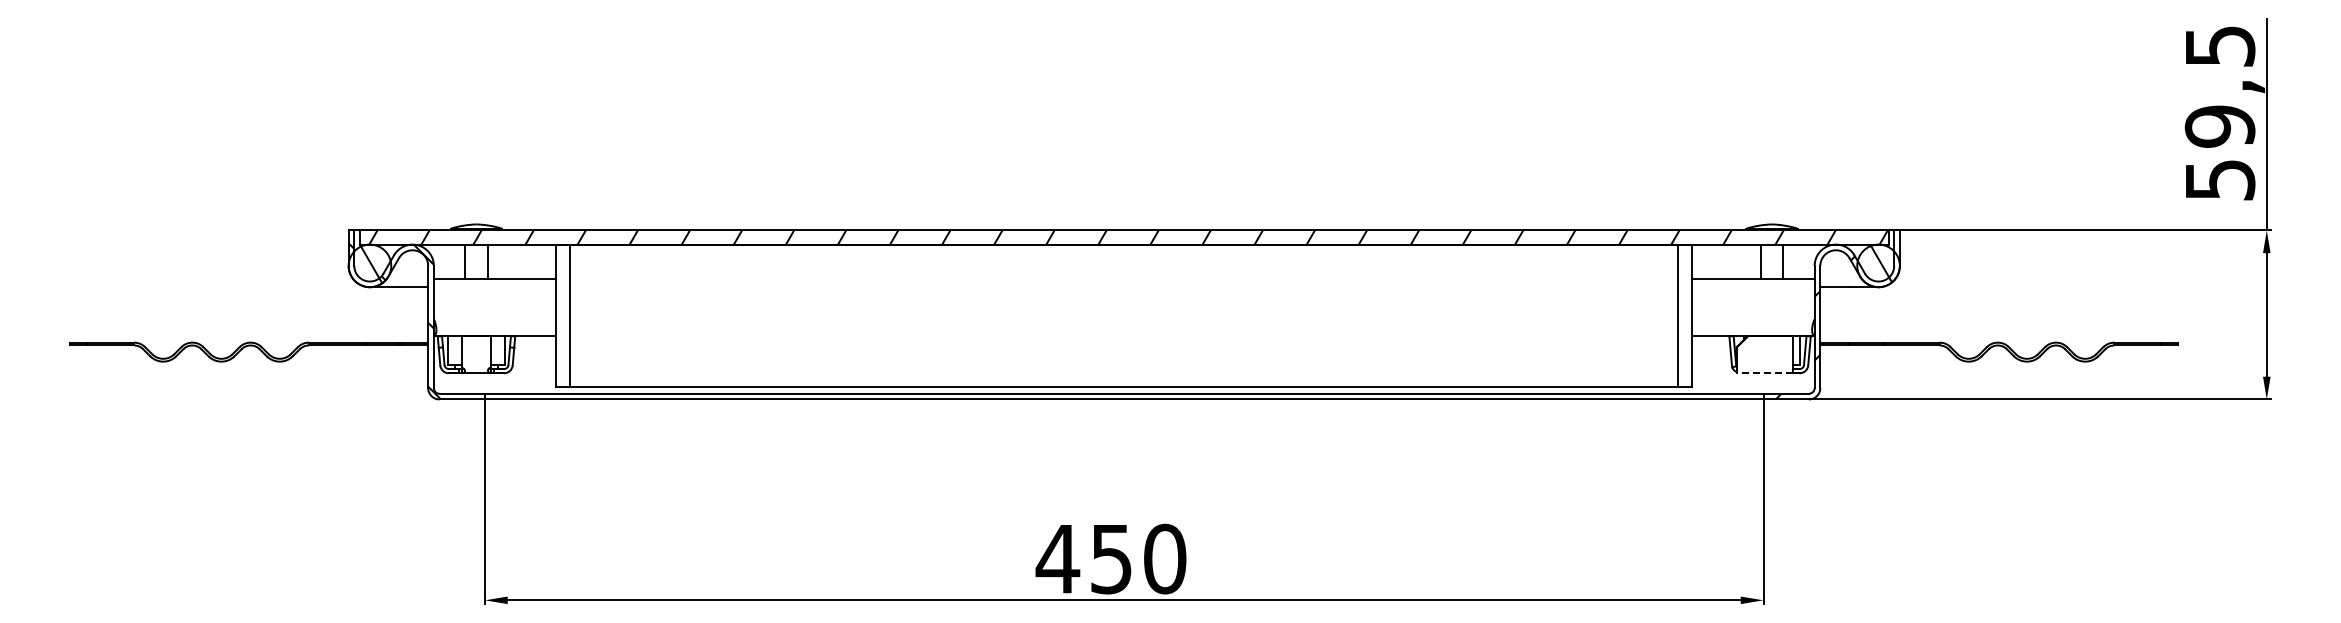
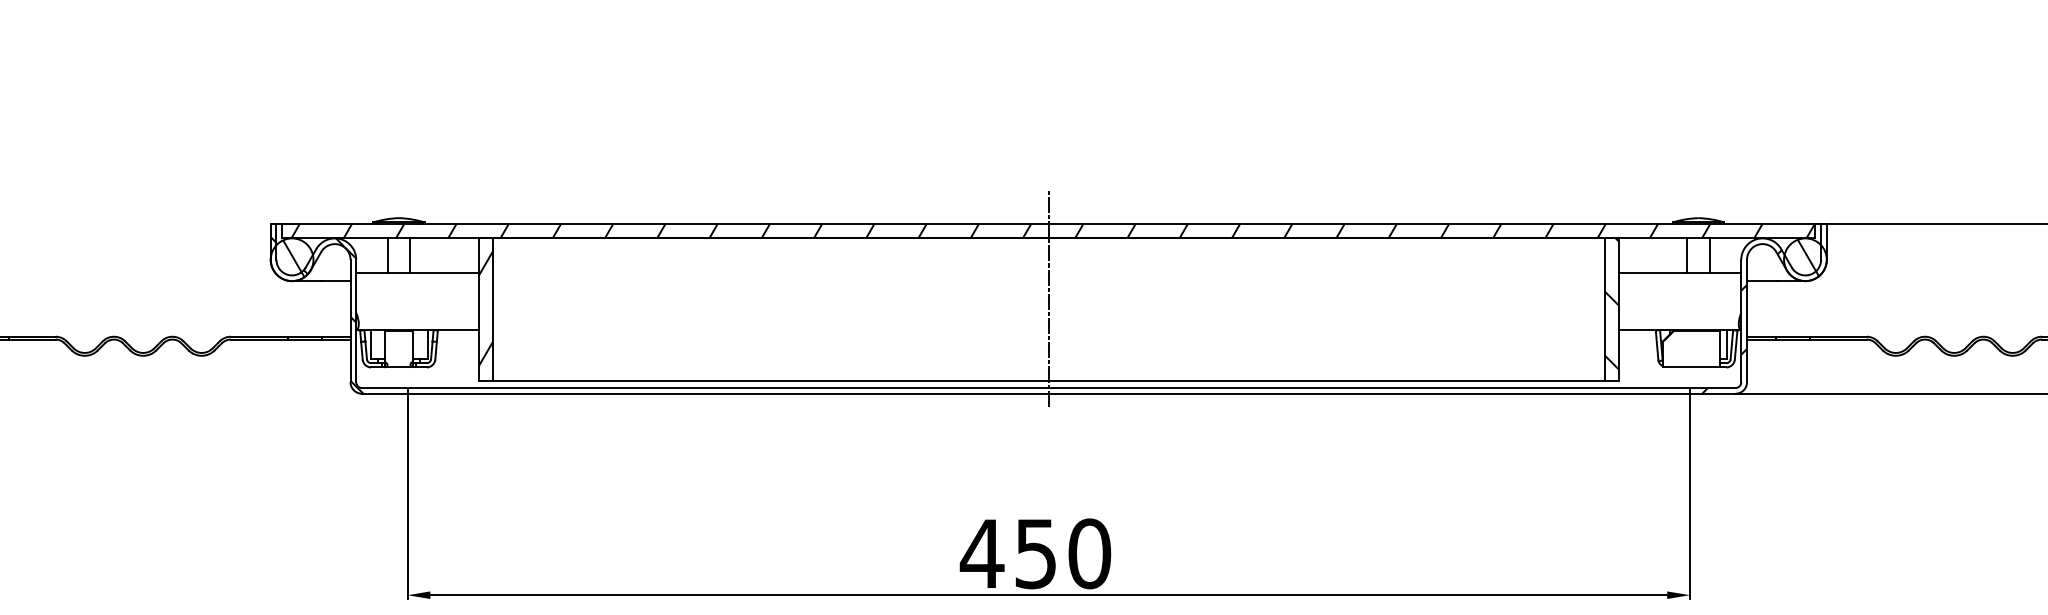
line: (1124, 303) -> (1049, 297), added
hatch: (1685, 309) -> (1611, 303), added
hatch: (563, 314) -> (486, 308), added
line: (1764, 373) -> (1691, 367), dashed -> solid

